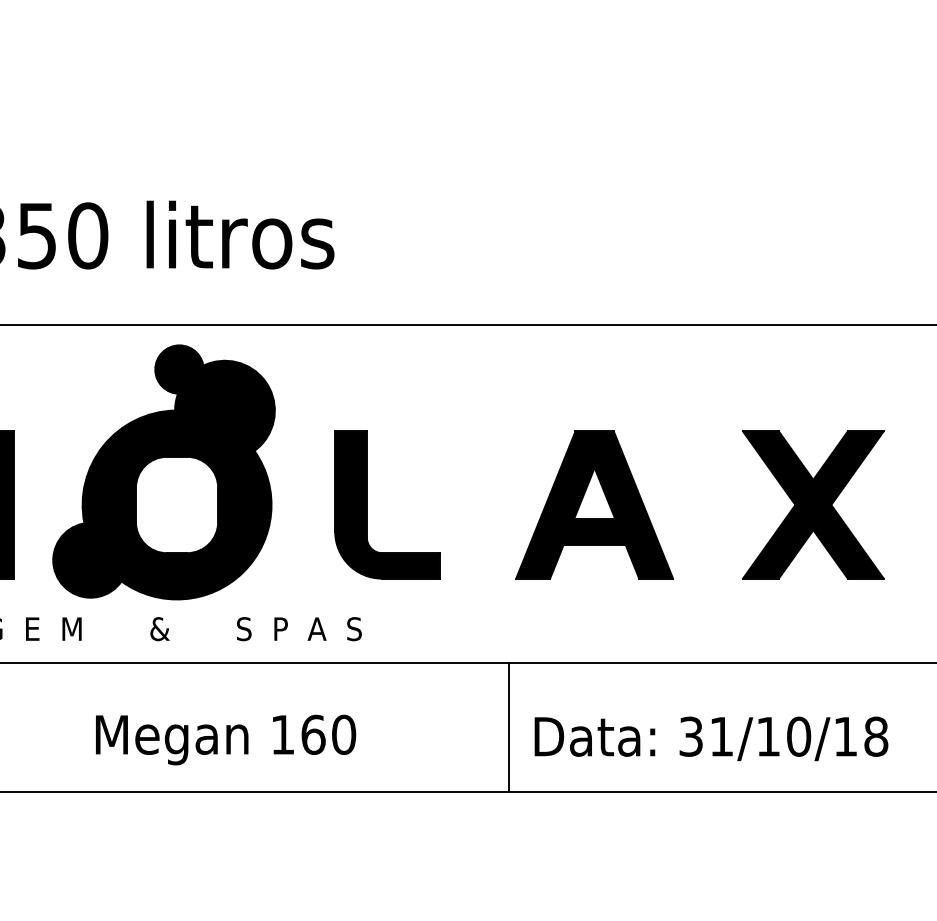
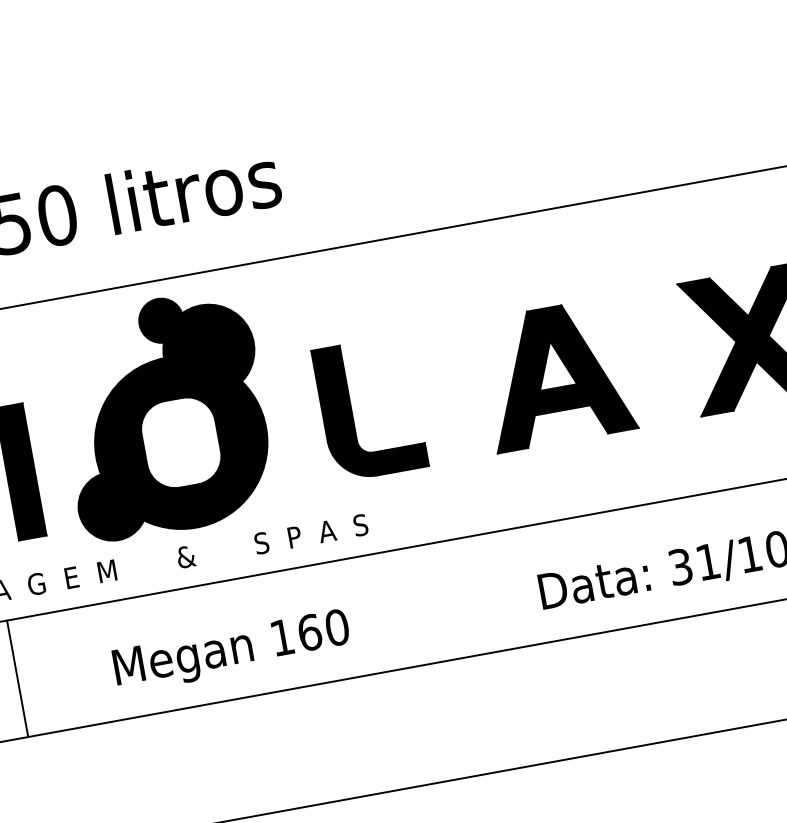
line: (509, 727) -> (516, 588), removed
text: (226, 739) -> (232, 650), moved

